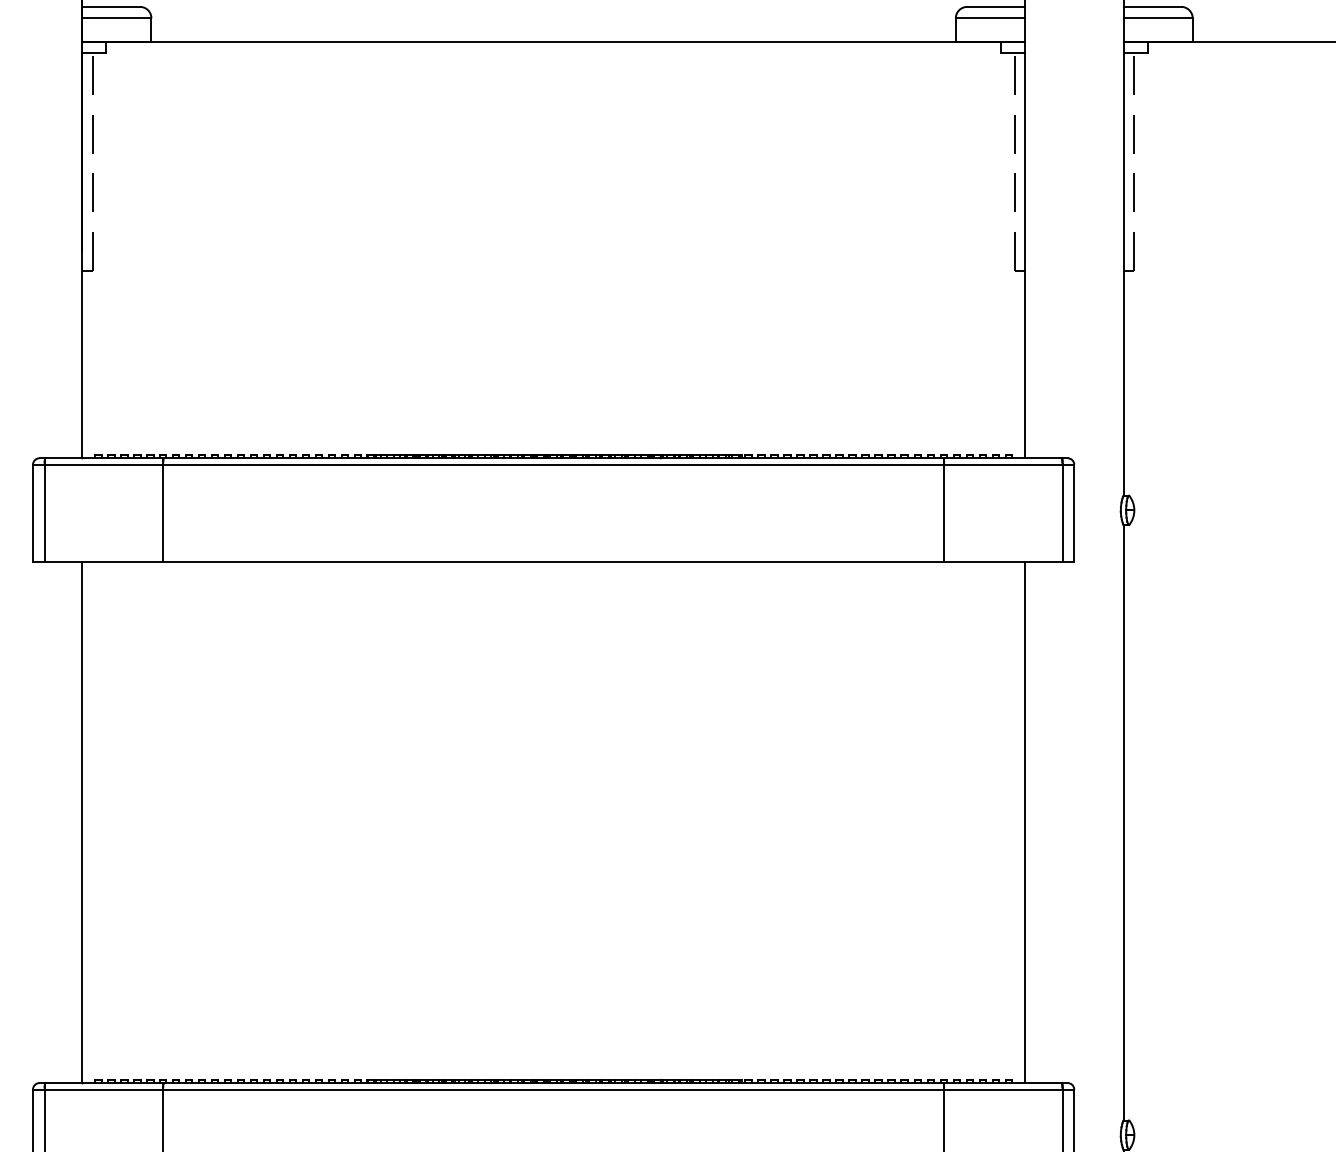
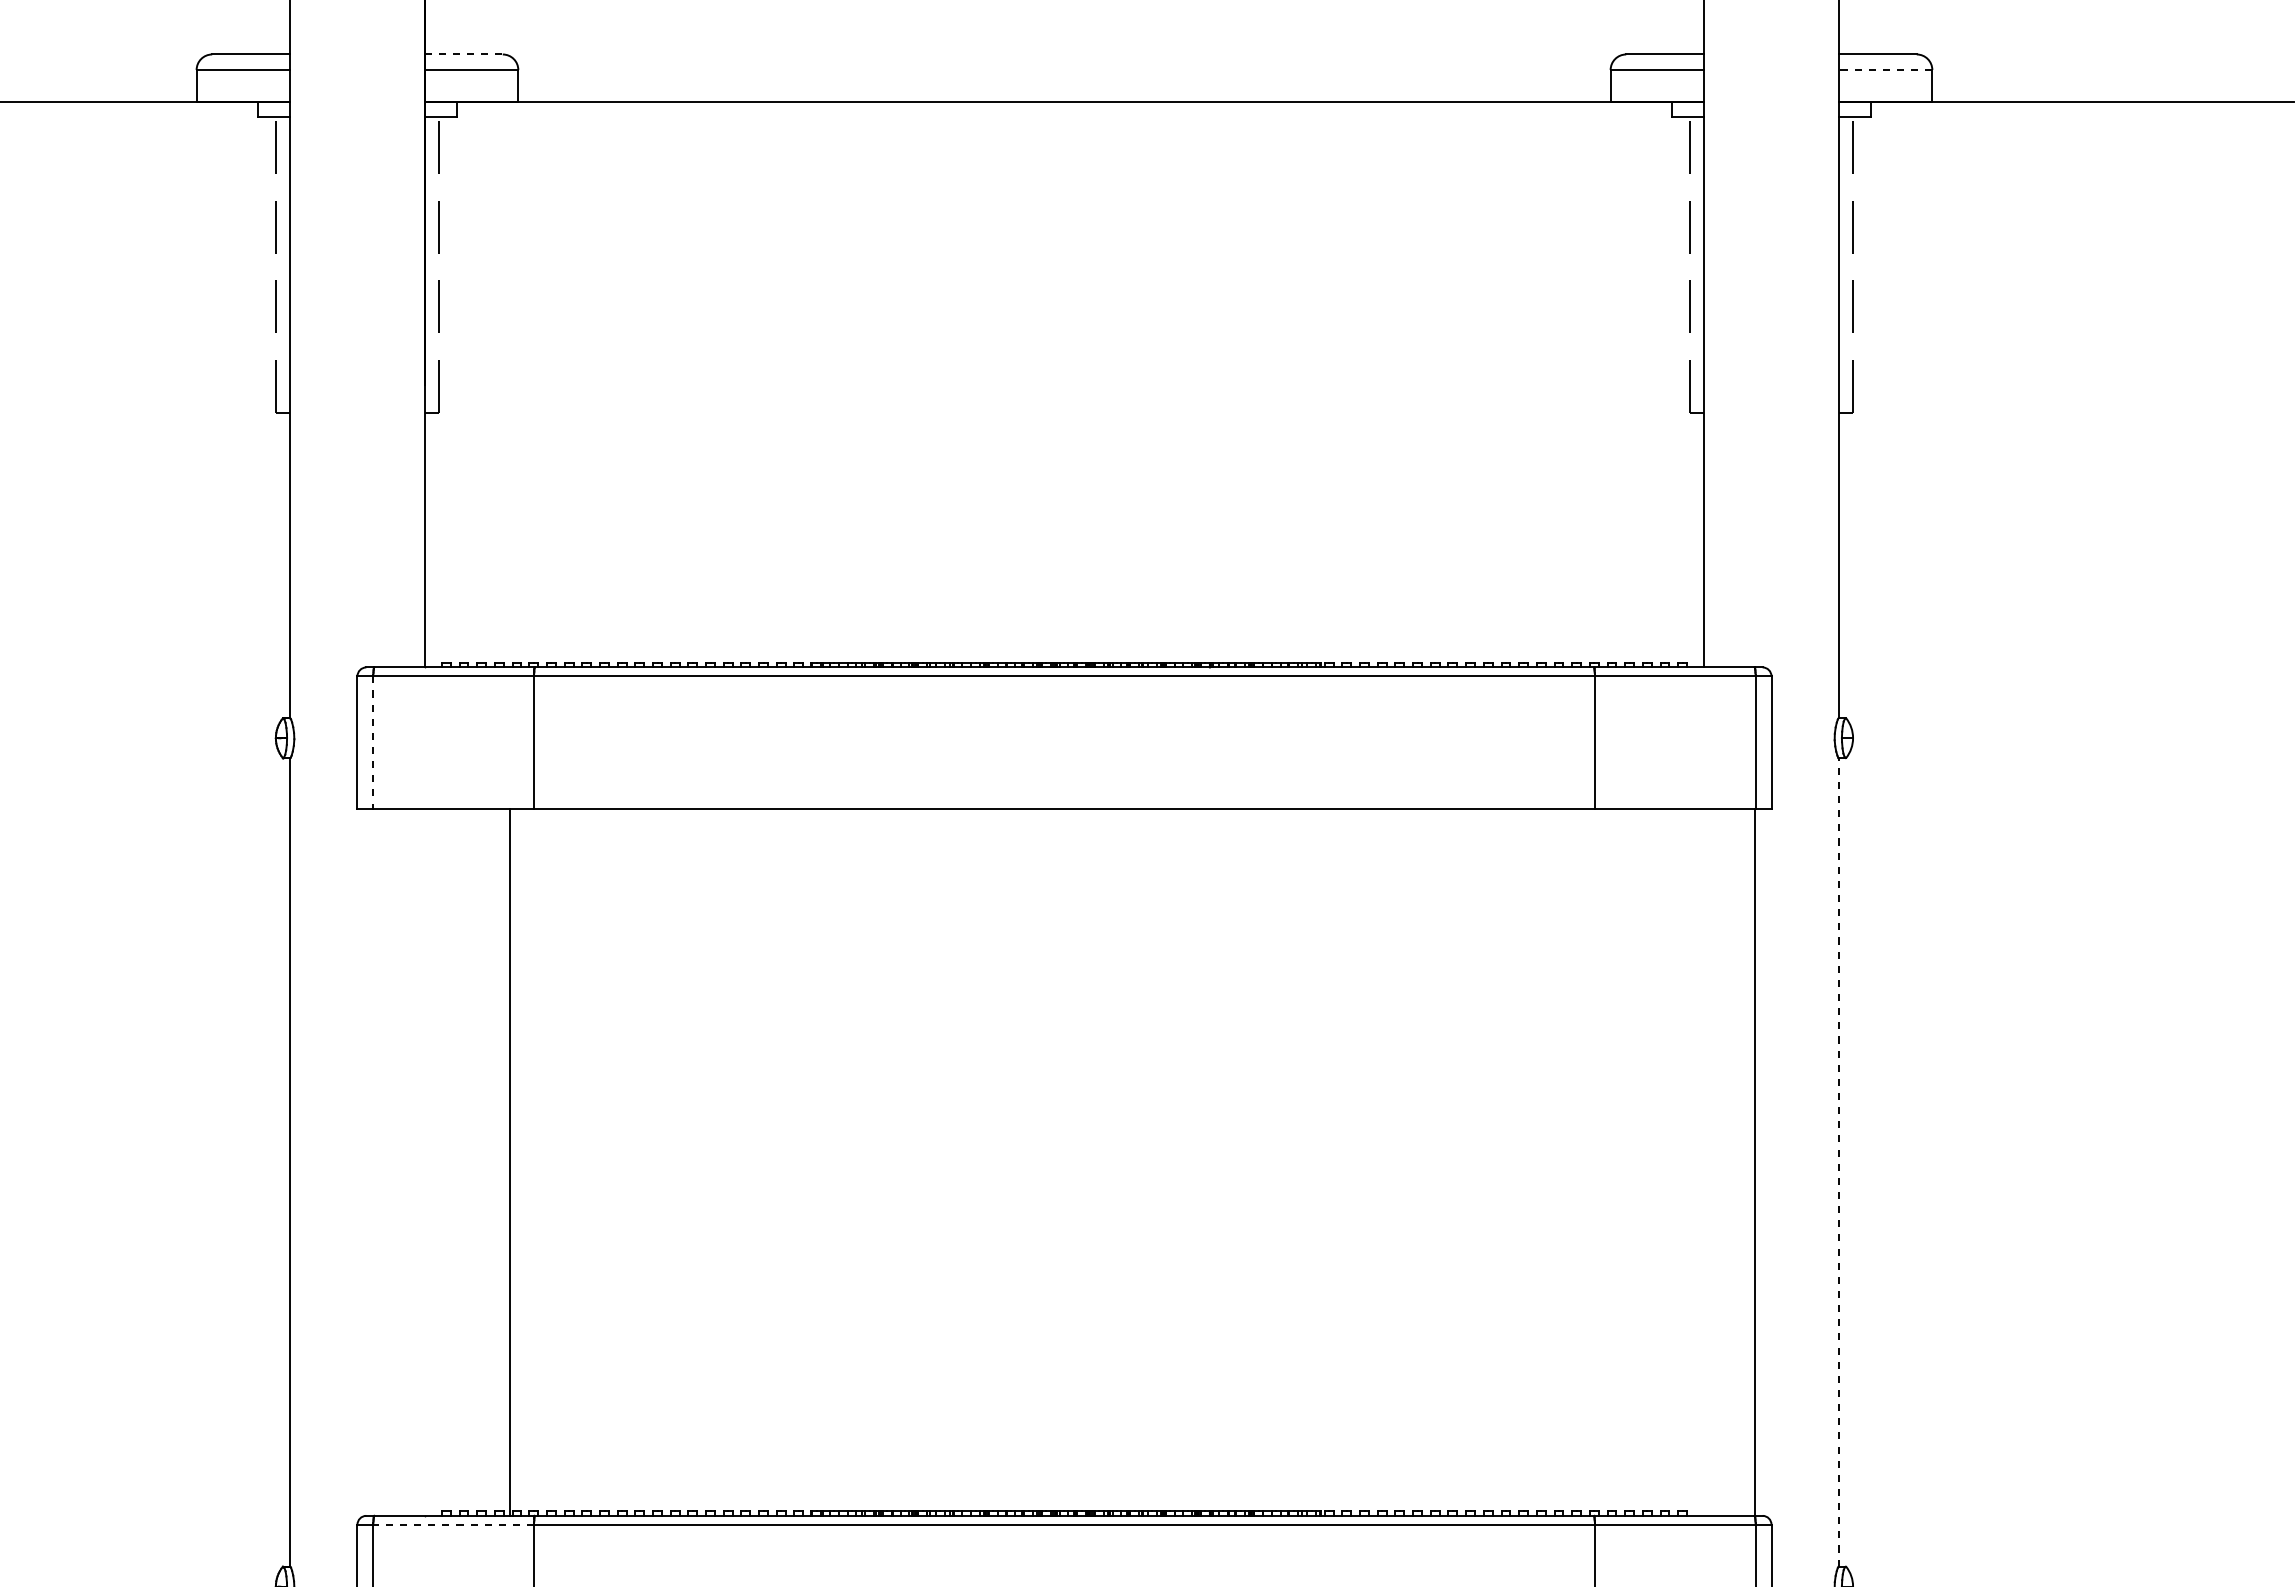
line: (111, 6) -> (464, 54), solid -> dashed
line: (1158, 18) -> (1885, 70), solid -> dashed
line: (44, 514) -> (373, 743), solid -> dashed
line: (82, 822) -> (509, 1161), moved
line: (1024, 822) -> (1755, 1161), moved
line: (1123, 822) -> (1838, 1161), solid -> dashed
line: (103, 1089) -> (453, 1524), solid -> dashed

